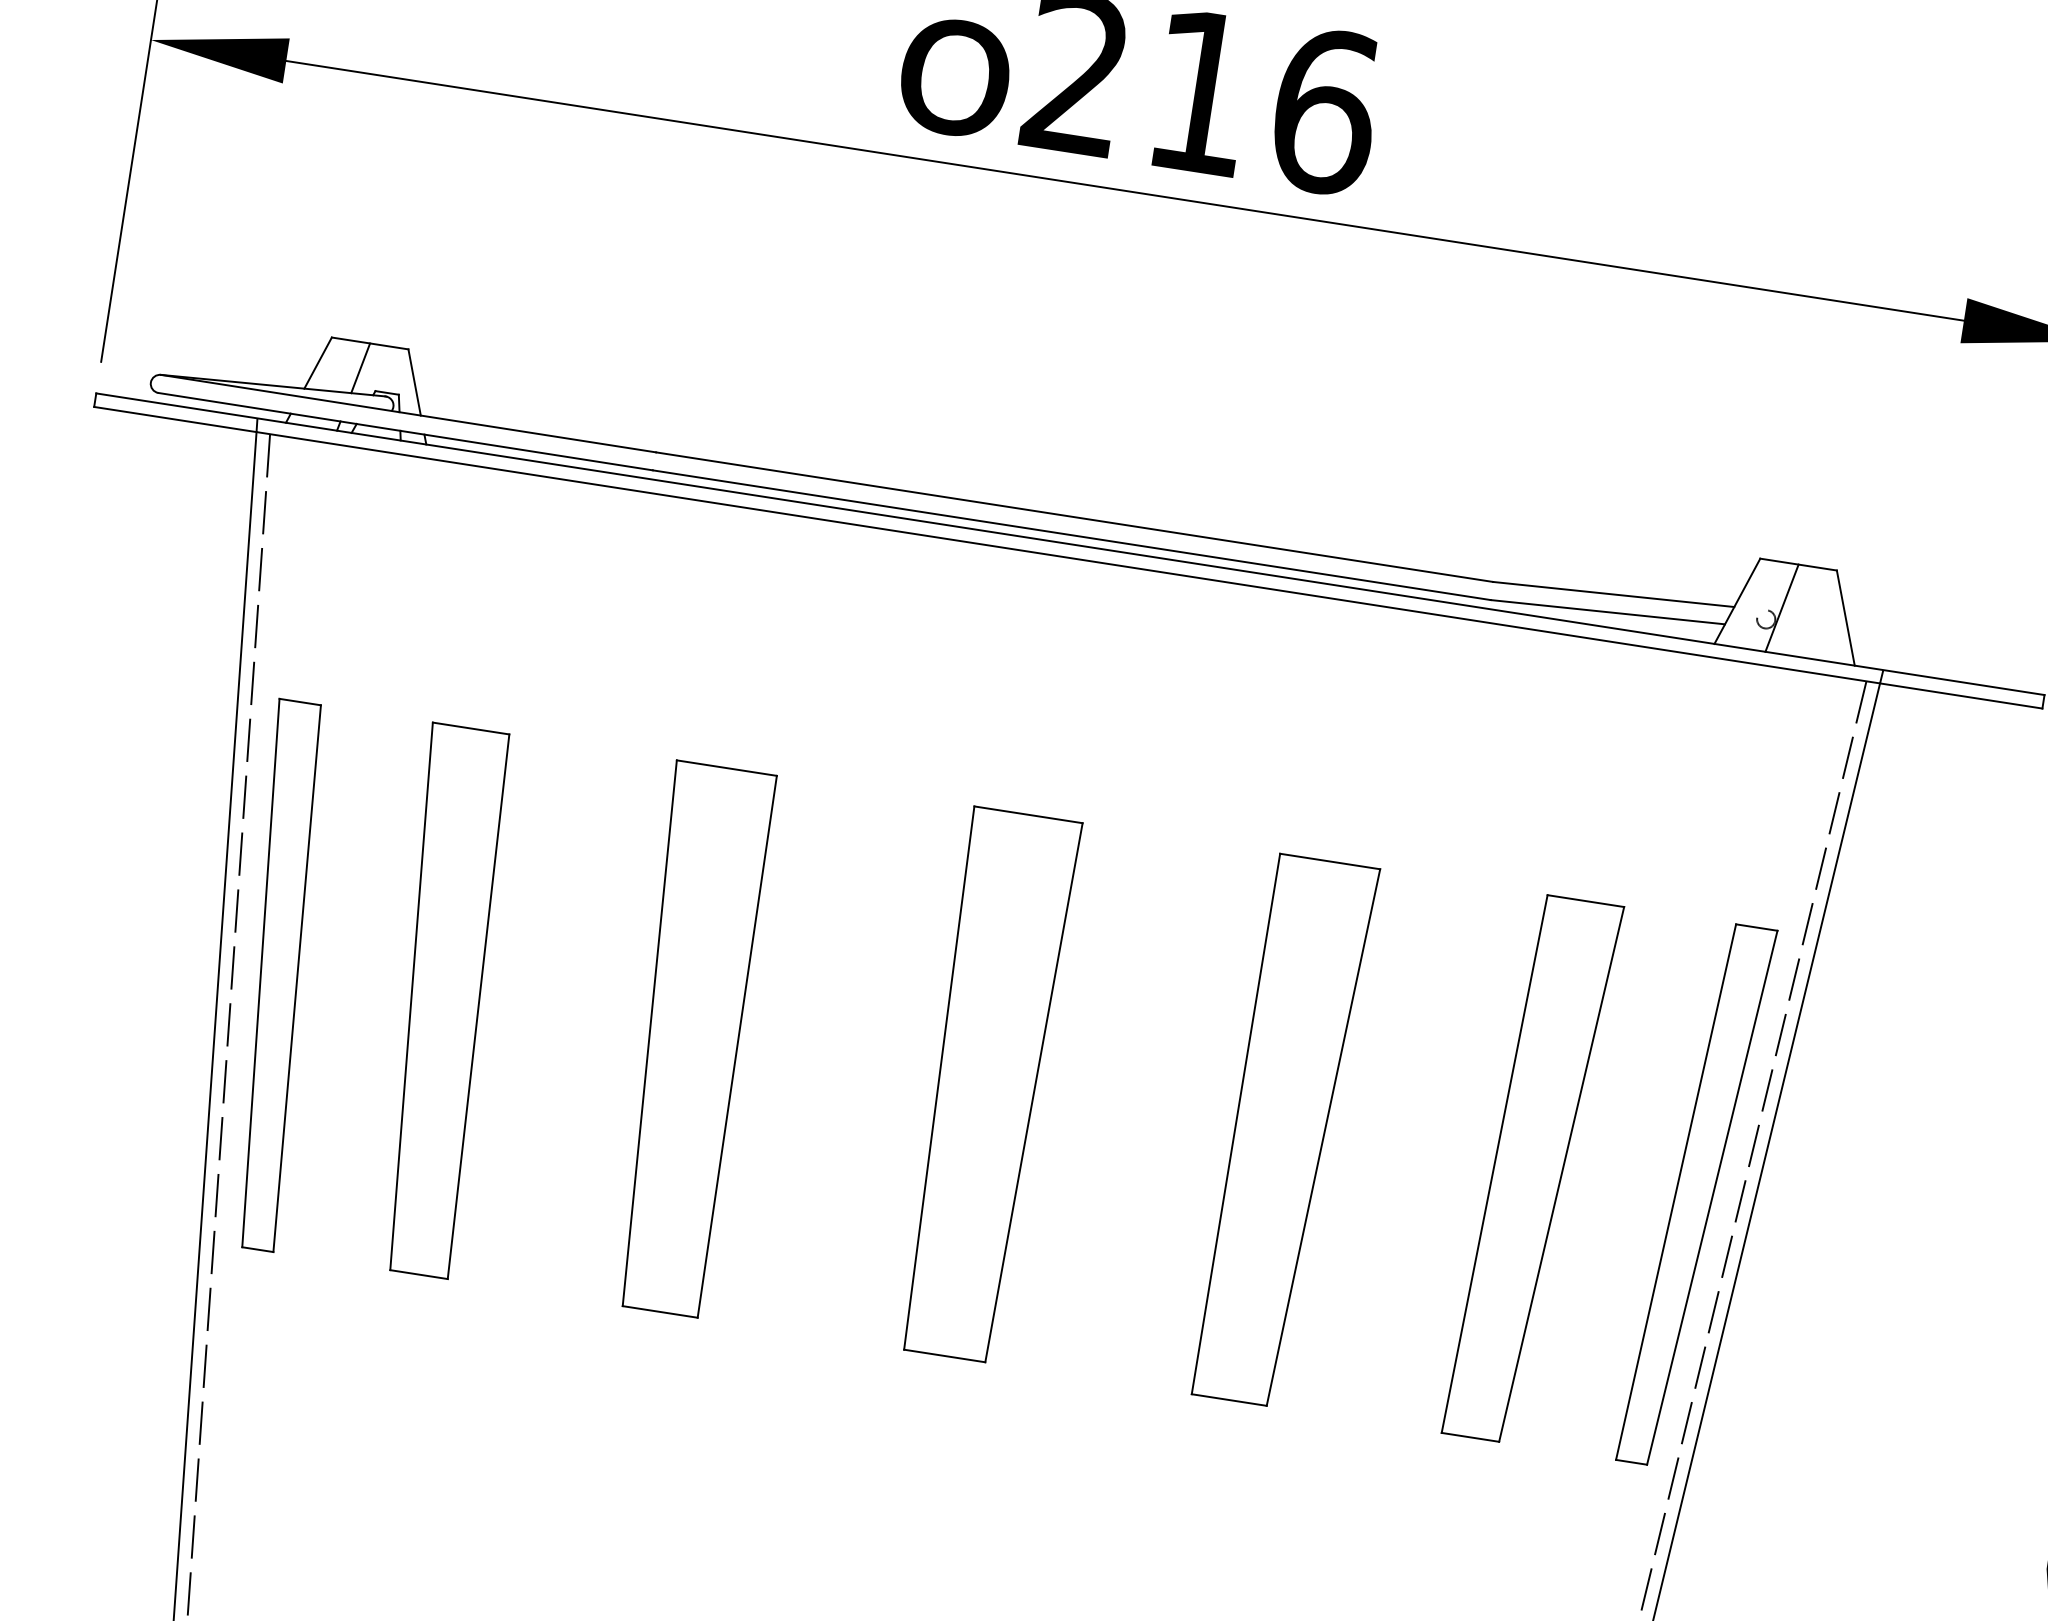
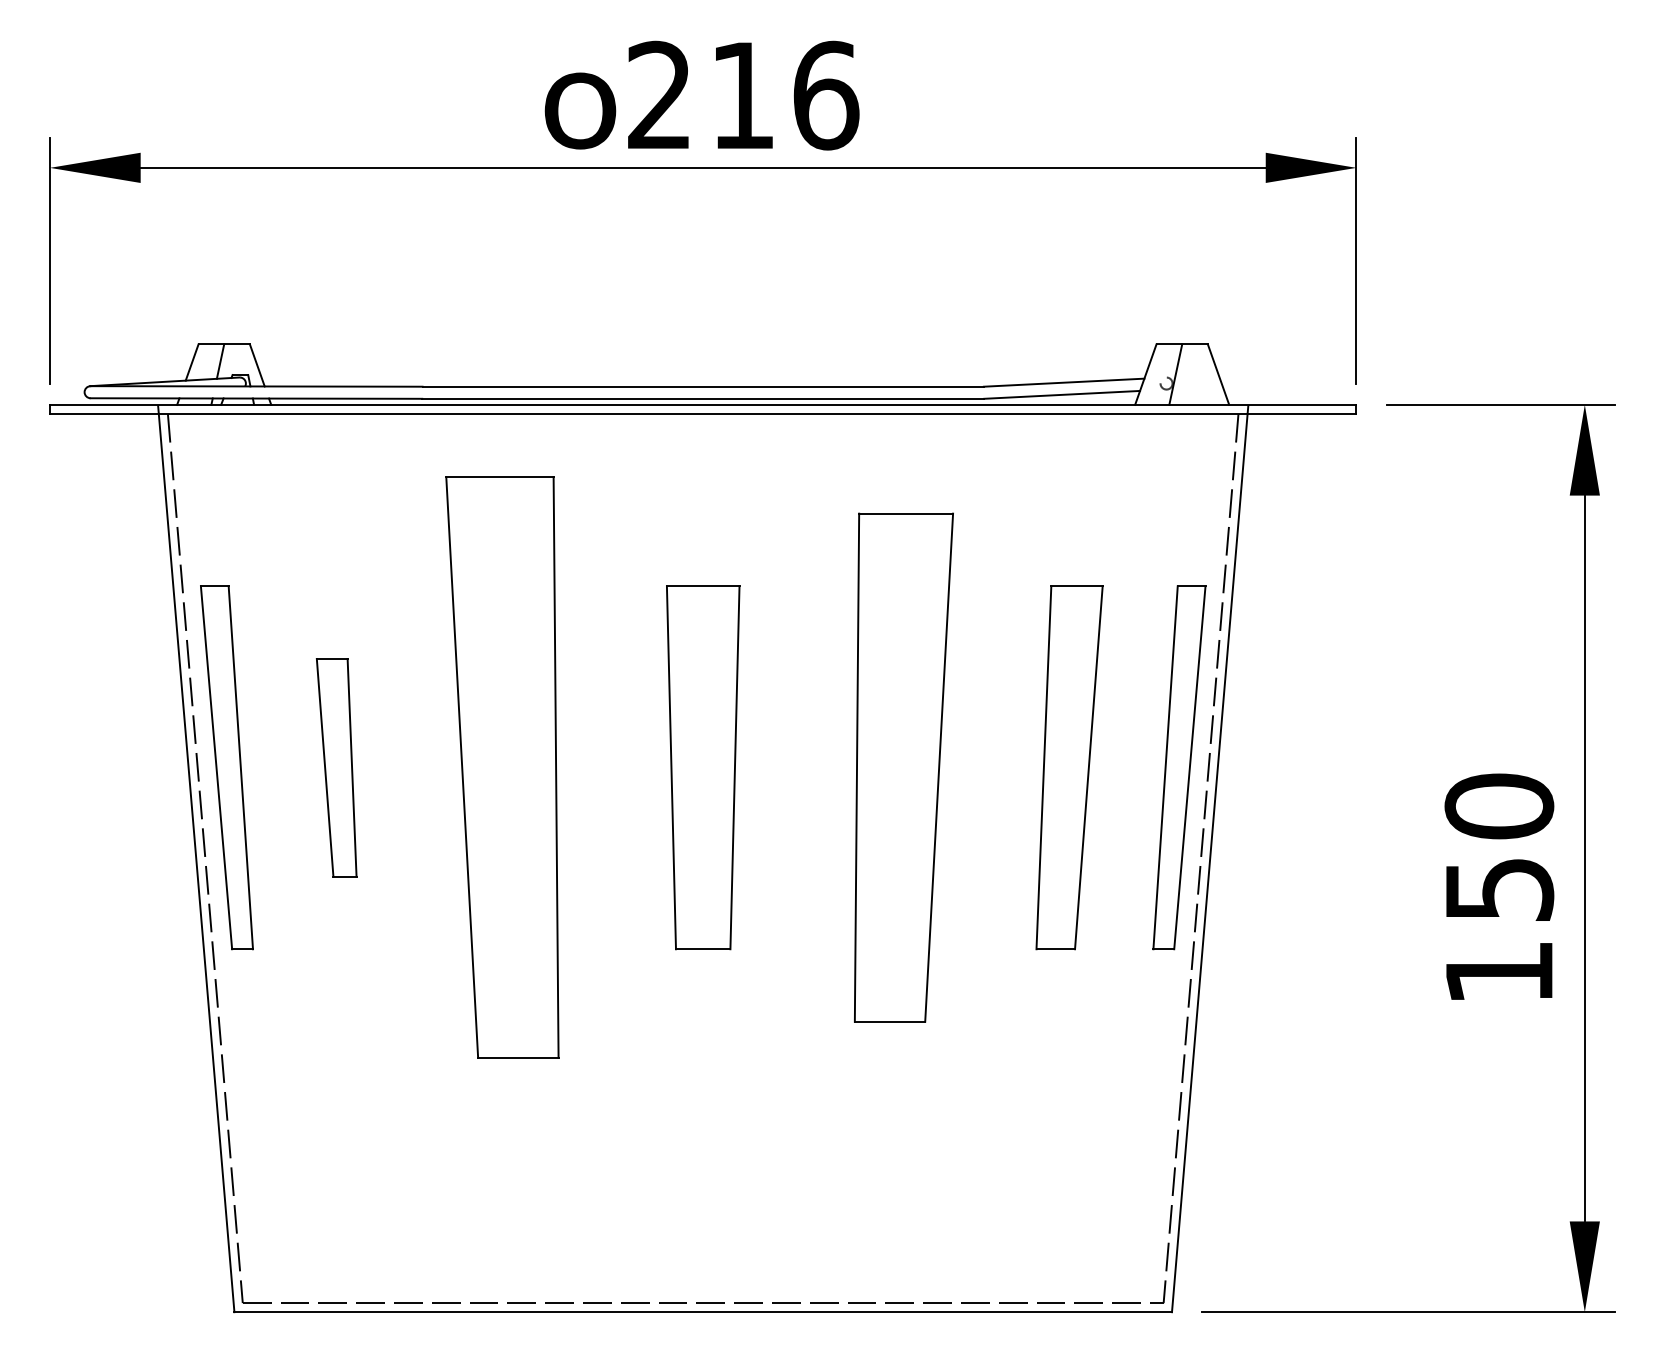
part: (439, 1000) -> (336, 767), size x0.6
part: (687, 1038) -> (502, 767), size x1.6
part: (1285, 1131) -> (903, 767), size x1.4

